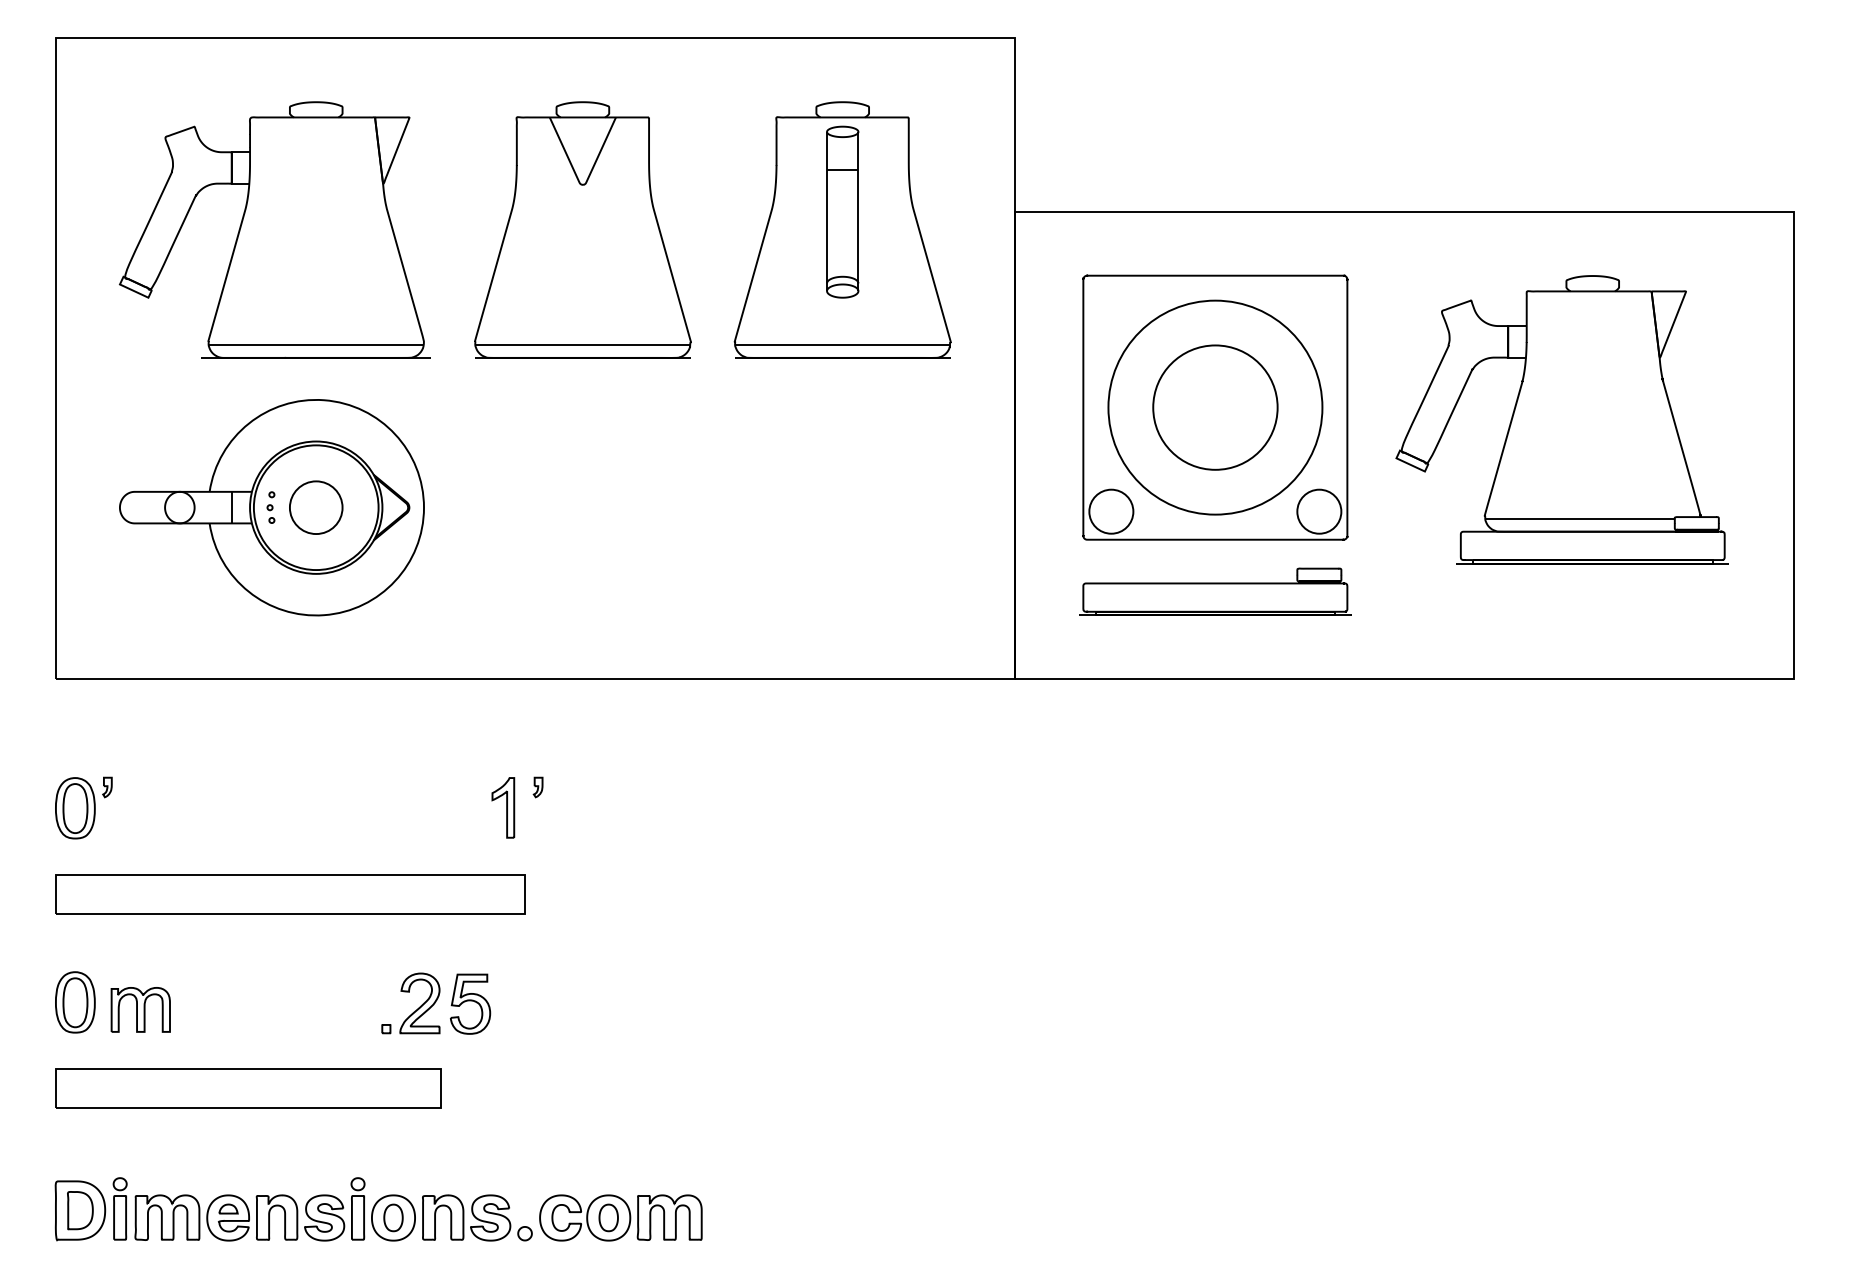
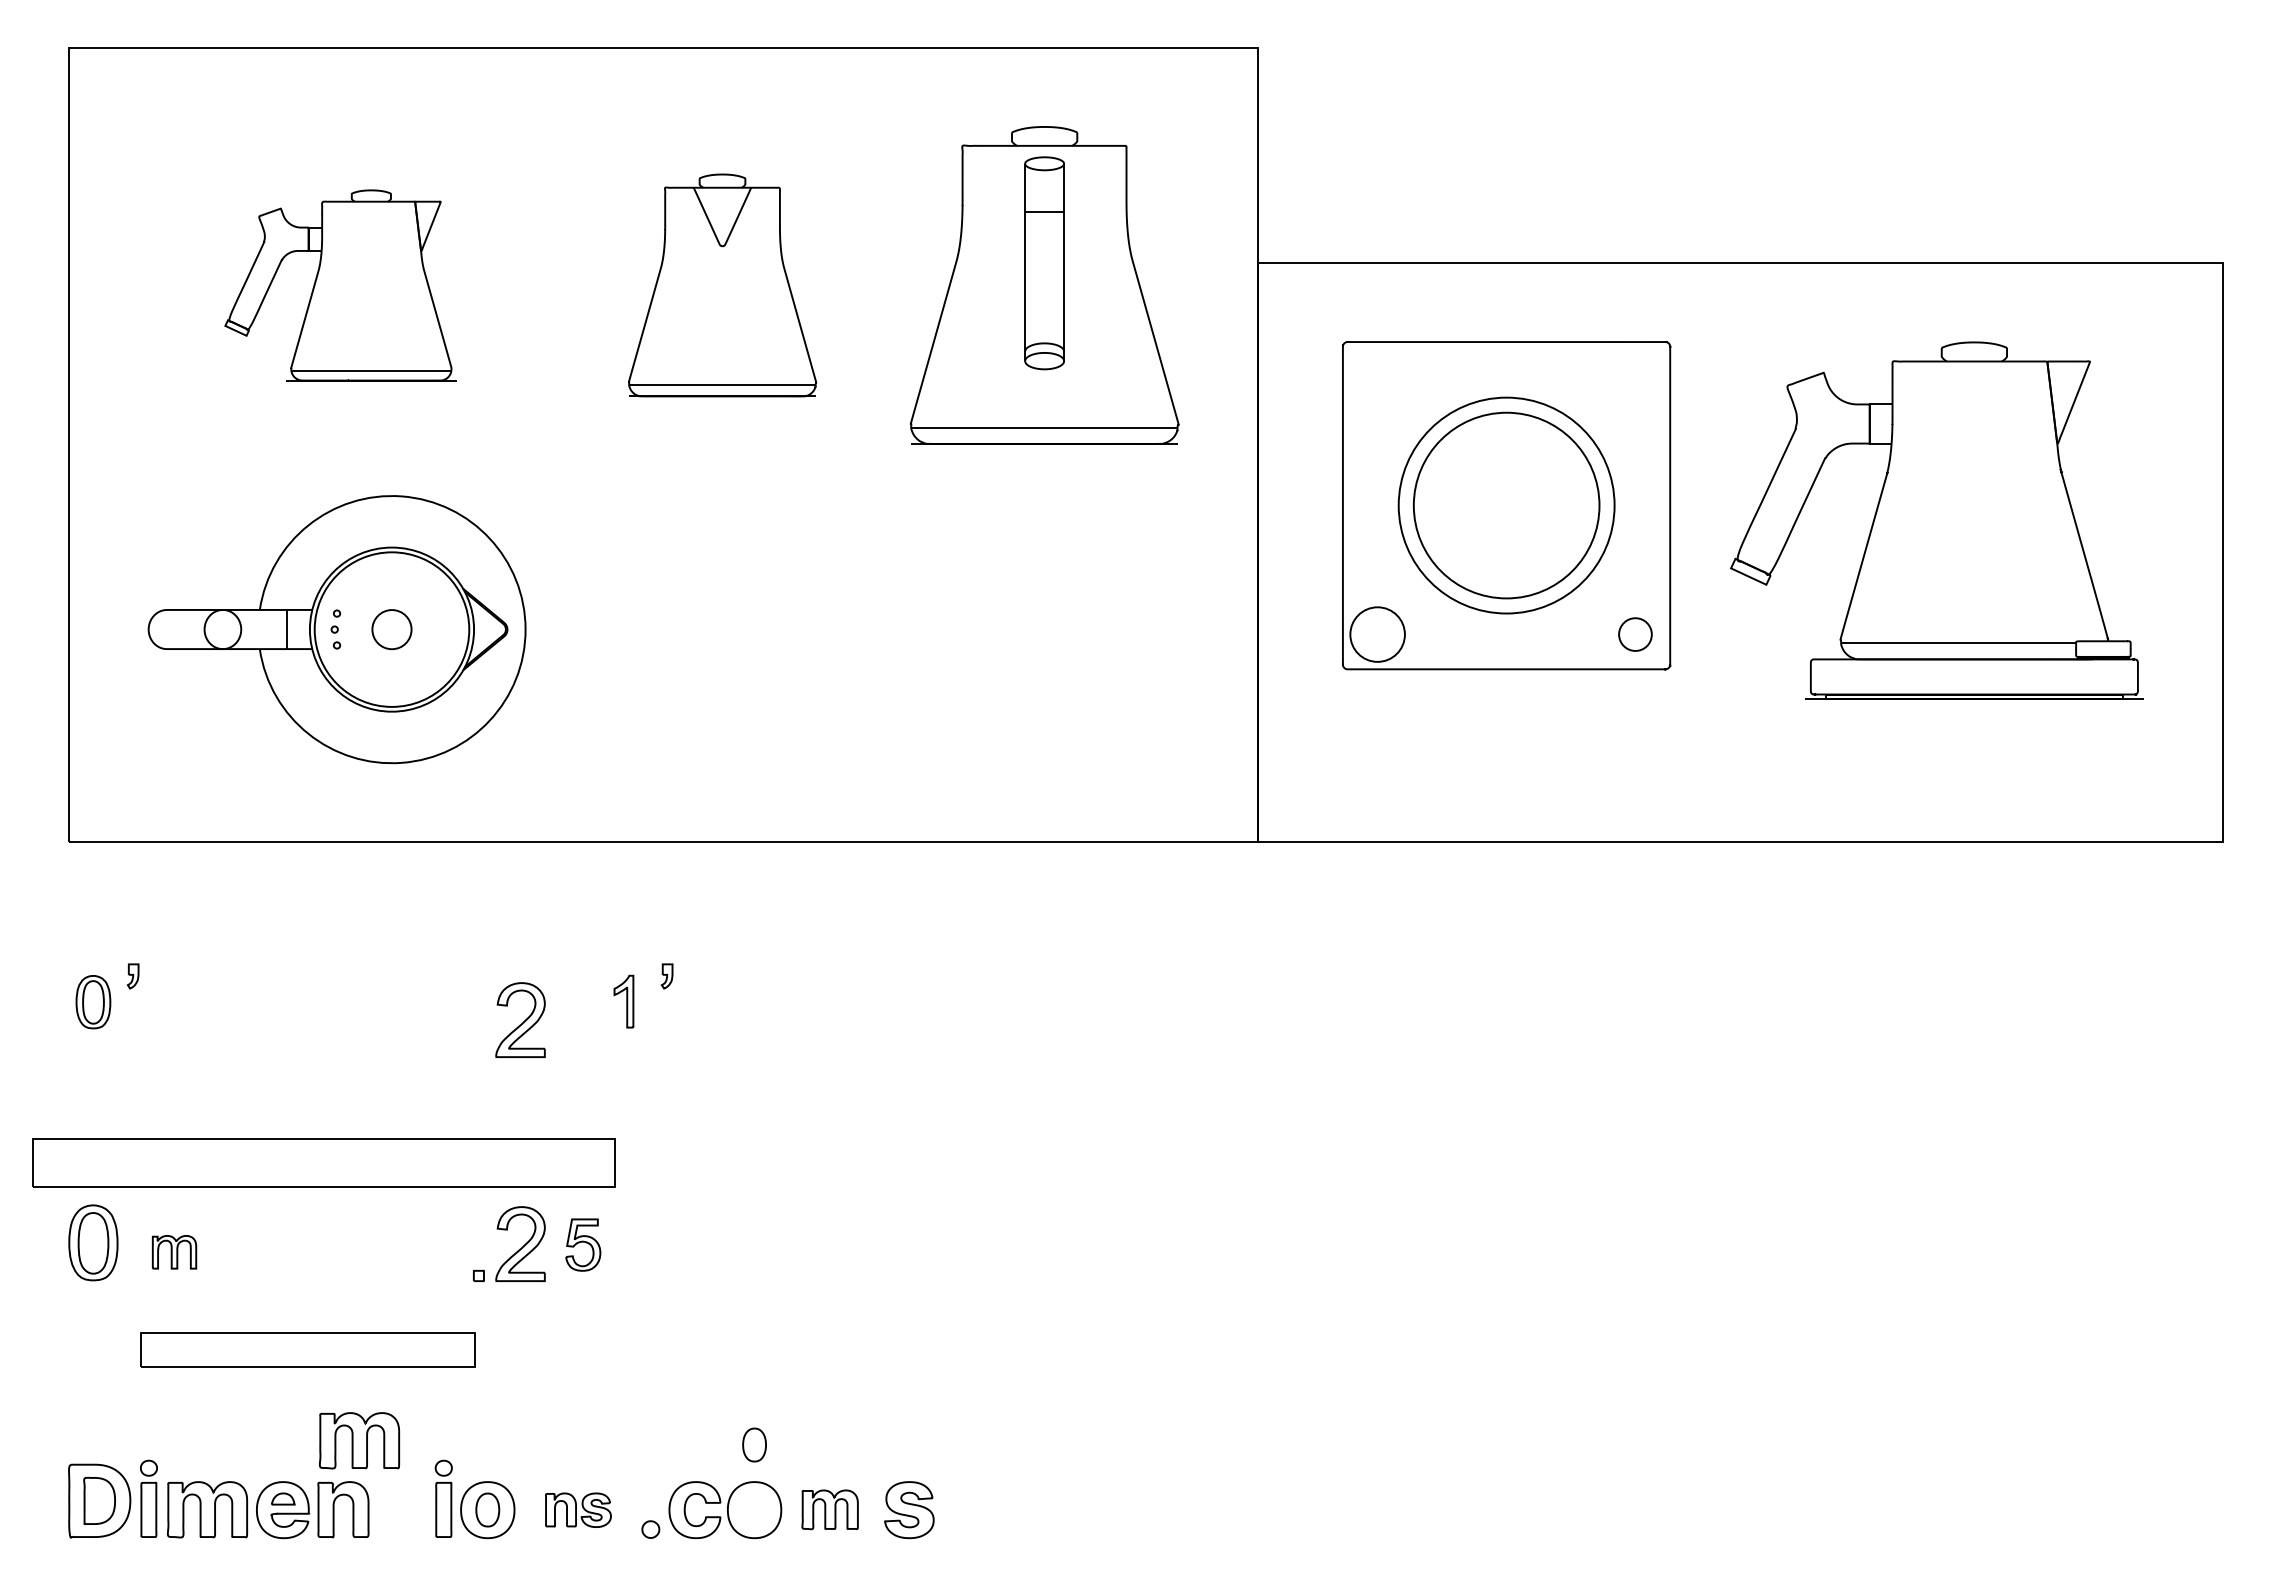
part: (274, 230) -> (340, 285), size x0.6
part: (582, 230) -> (722, 285), size x0.7
circle: (1215, 407) -> (1506, 505), size x0.7
circle: (1215, 407) -> (1506, 505), size x1.4
circle: (315, 507) -> (391, 629), size x0.6
circle: (1319, 511) -> (1635, 634), size x0.6
part: (1215, 591) -> (1506, 733), removed
part: (75, 807) -> (93, 1001), size x0.7
part: (502, 807) -> (623, 1001), size x0.7
part: (419, 822) -> (520, 1019), added
part: (290, 894) -> (323, 1162), moved
part: (470, 1003) -> (583, 1244), size x0.7
part: (140, 1010) -> (174, 1252), size x0.6
part: (248, 1088) -> (307, 1349), size x0.7
part: (290, 1161) -> (359, 1440), added
part: (608, 1217) -> (754, 1444), moved
part: (669, 1217) -> (829, 1509), size x0.7
part: (324, 1218) -> (909, 1510), moved
part: (466, 1218) -> (578, 1510), size x0.6

